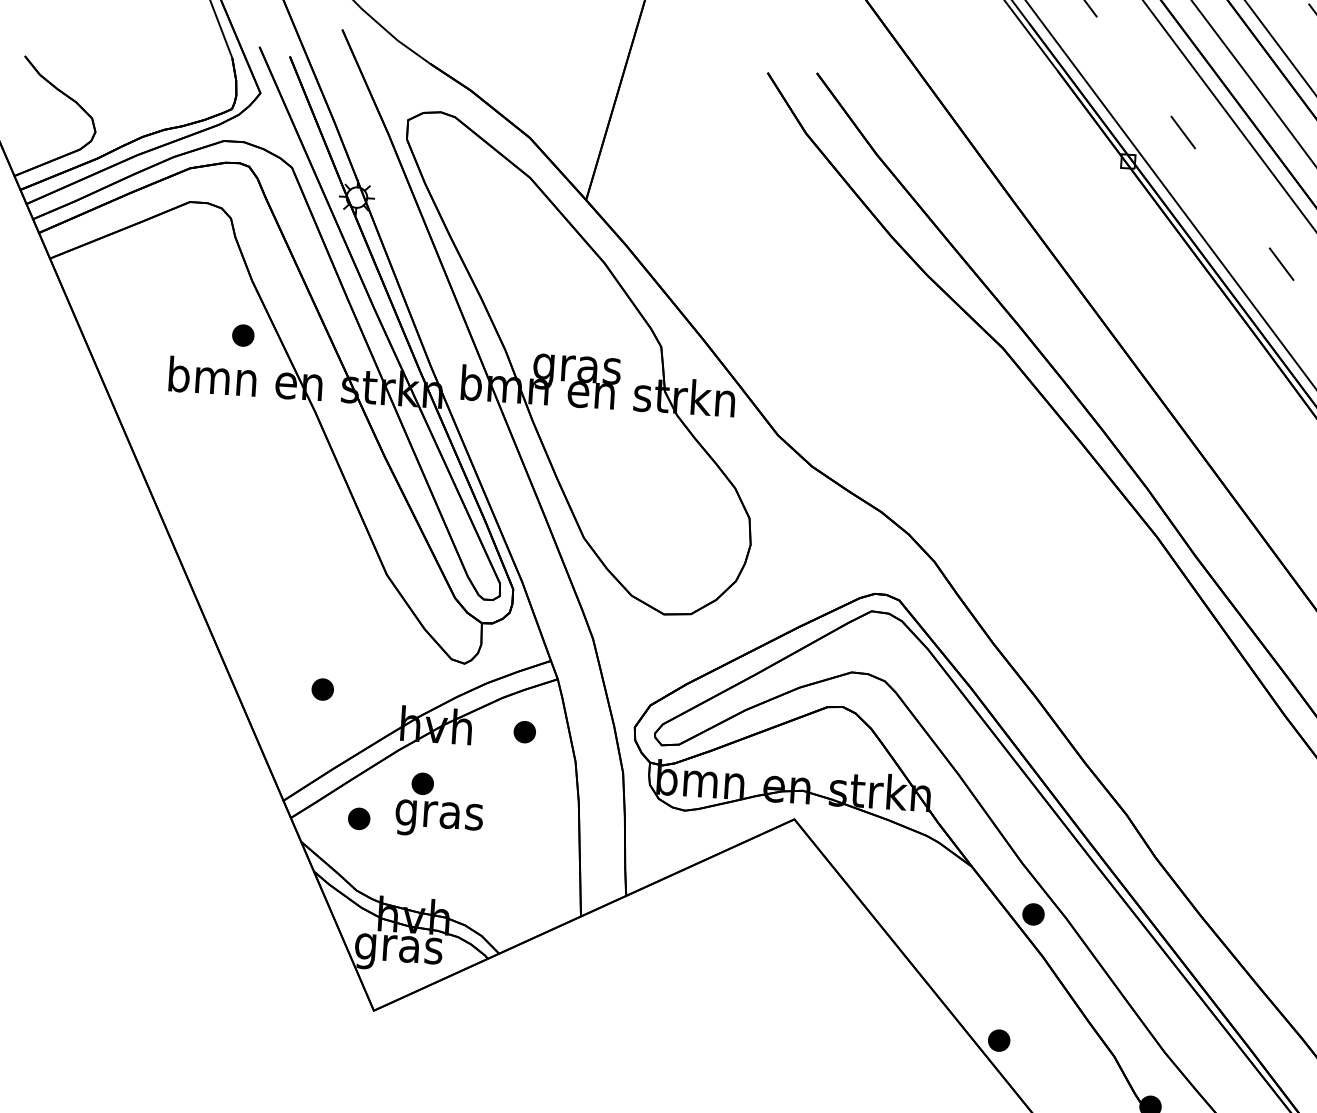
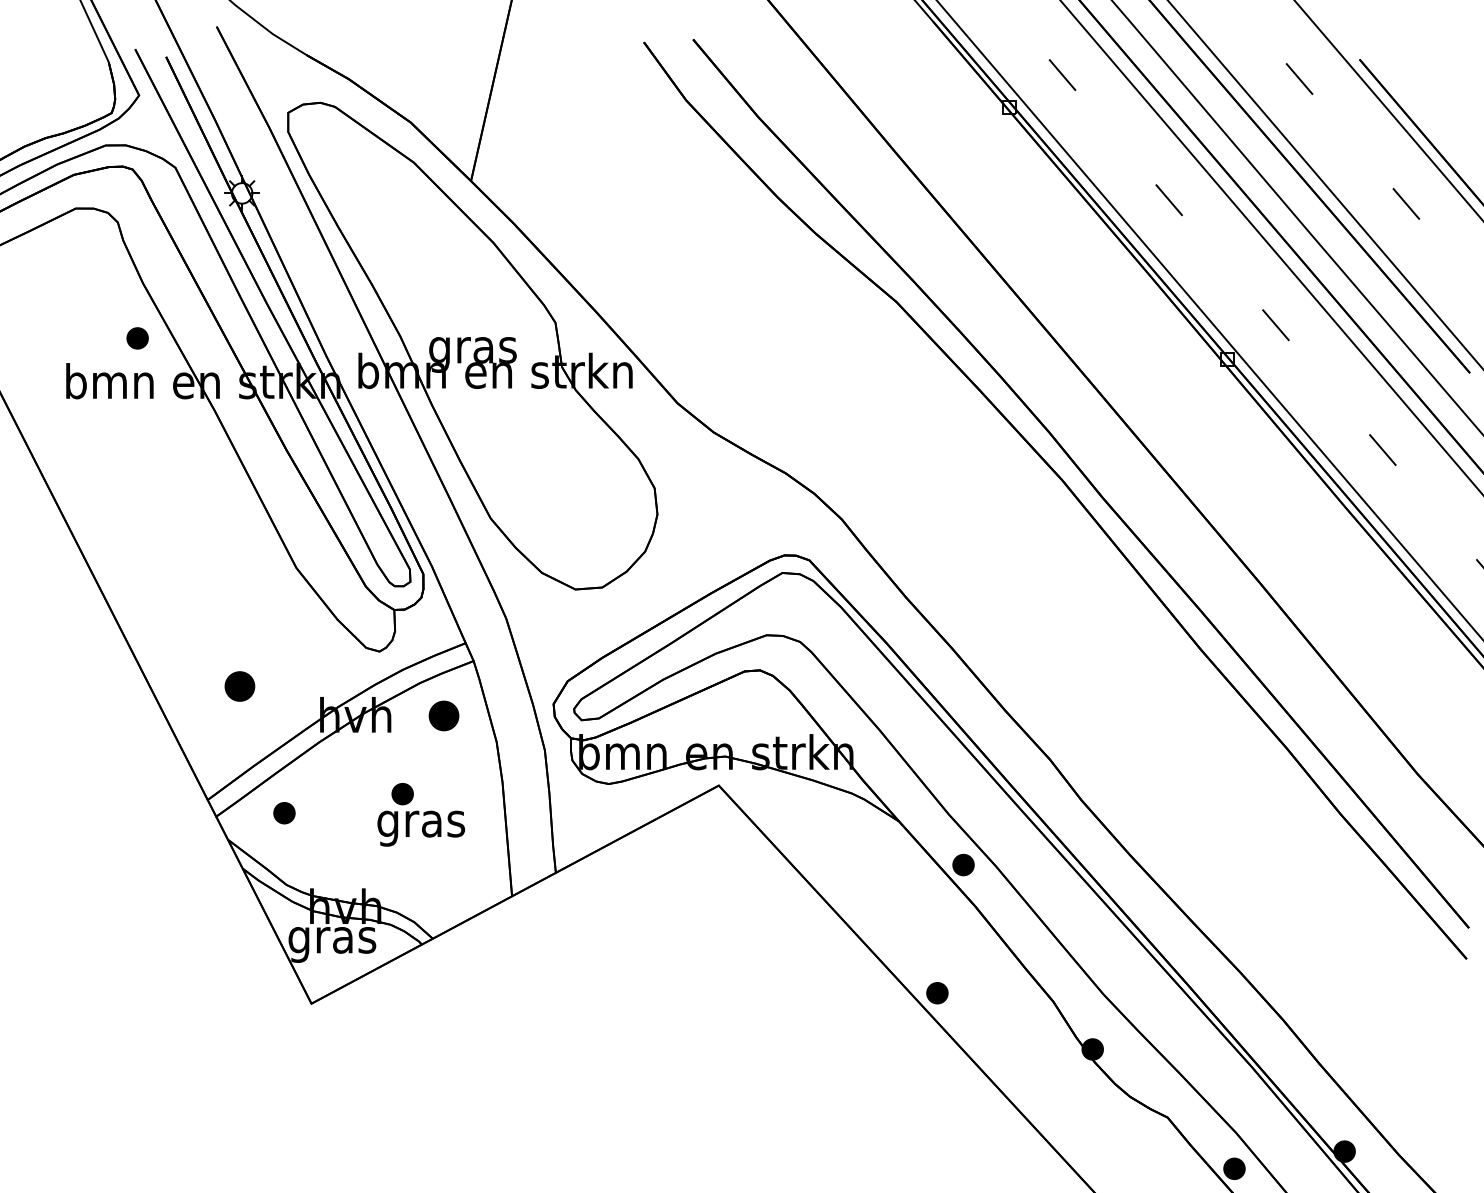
part: (322, 689) -> (239, 686), size x1.4
part: (525, 731) -> (444, 715), size x1.4
part: (440, 805) -> (421, 814), moved

